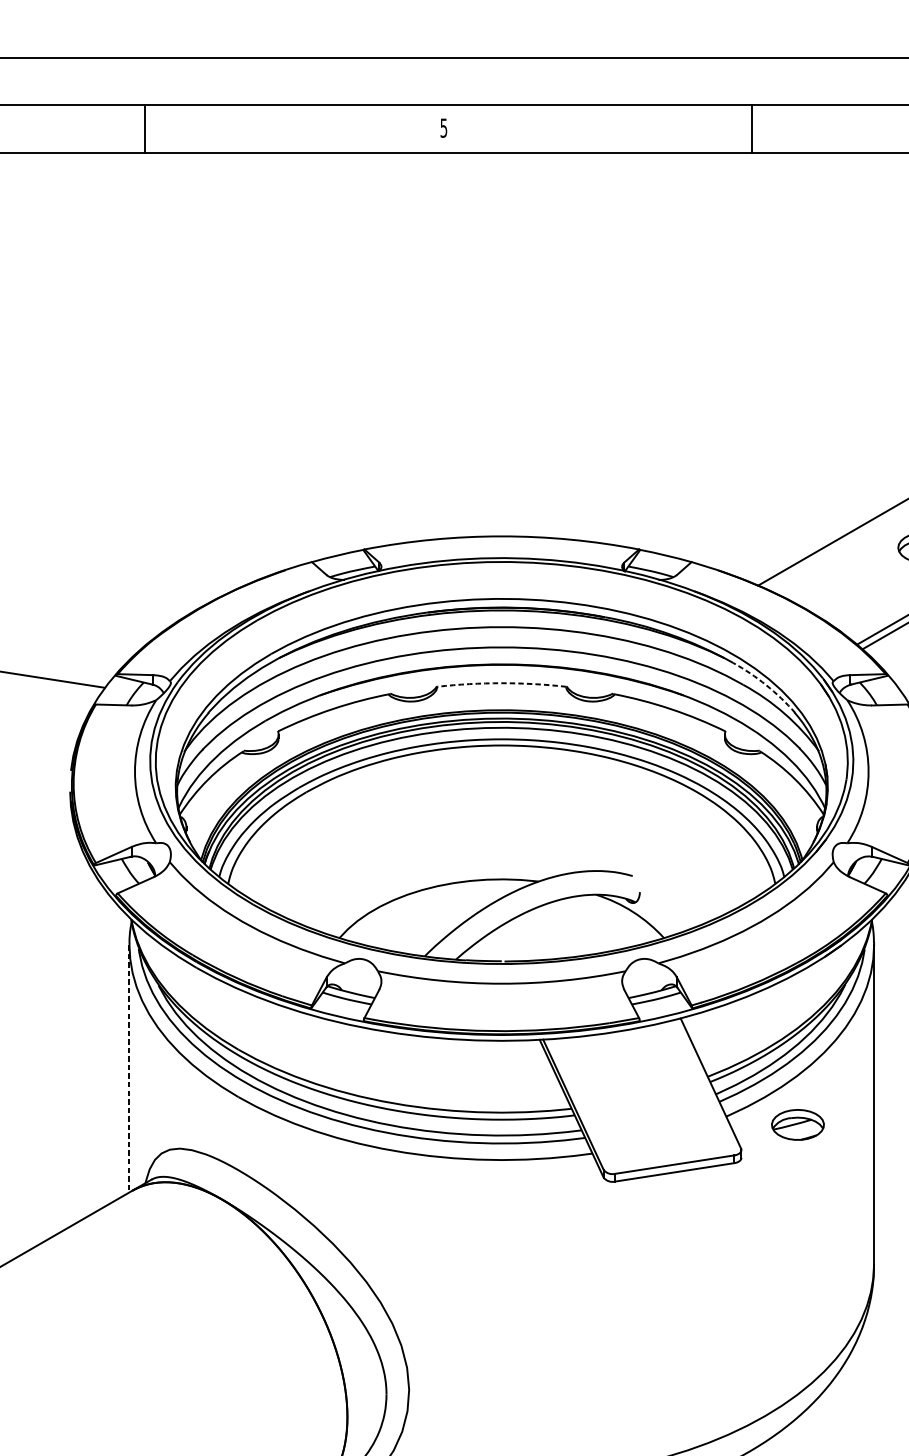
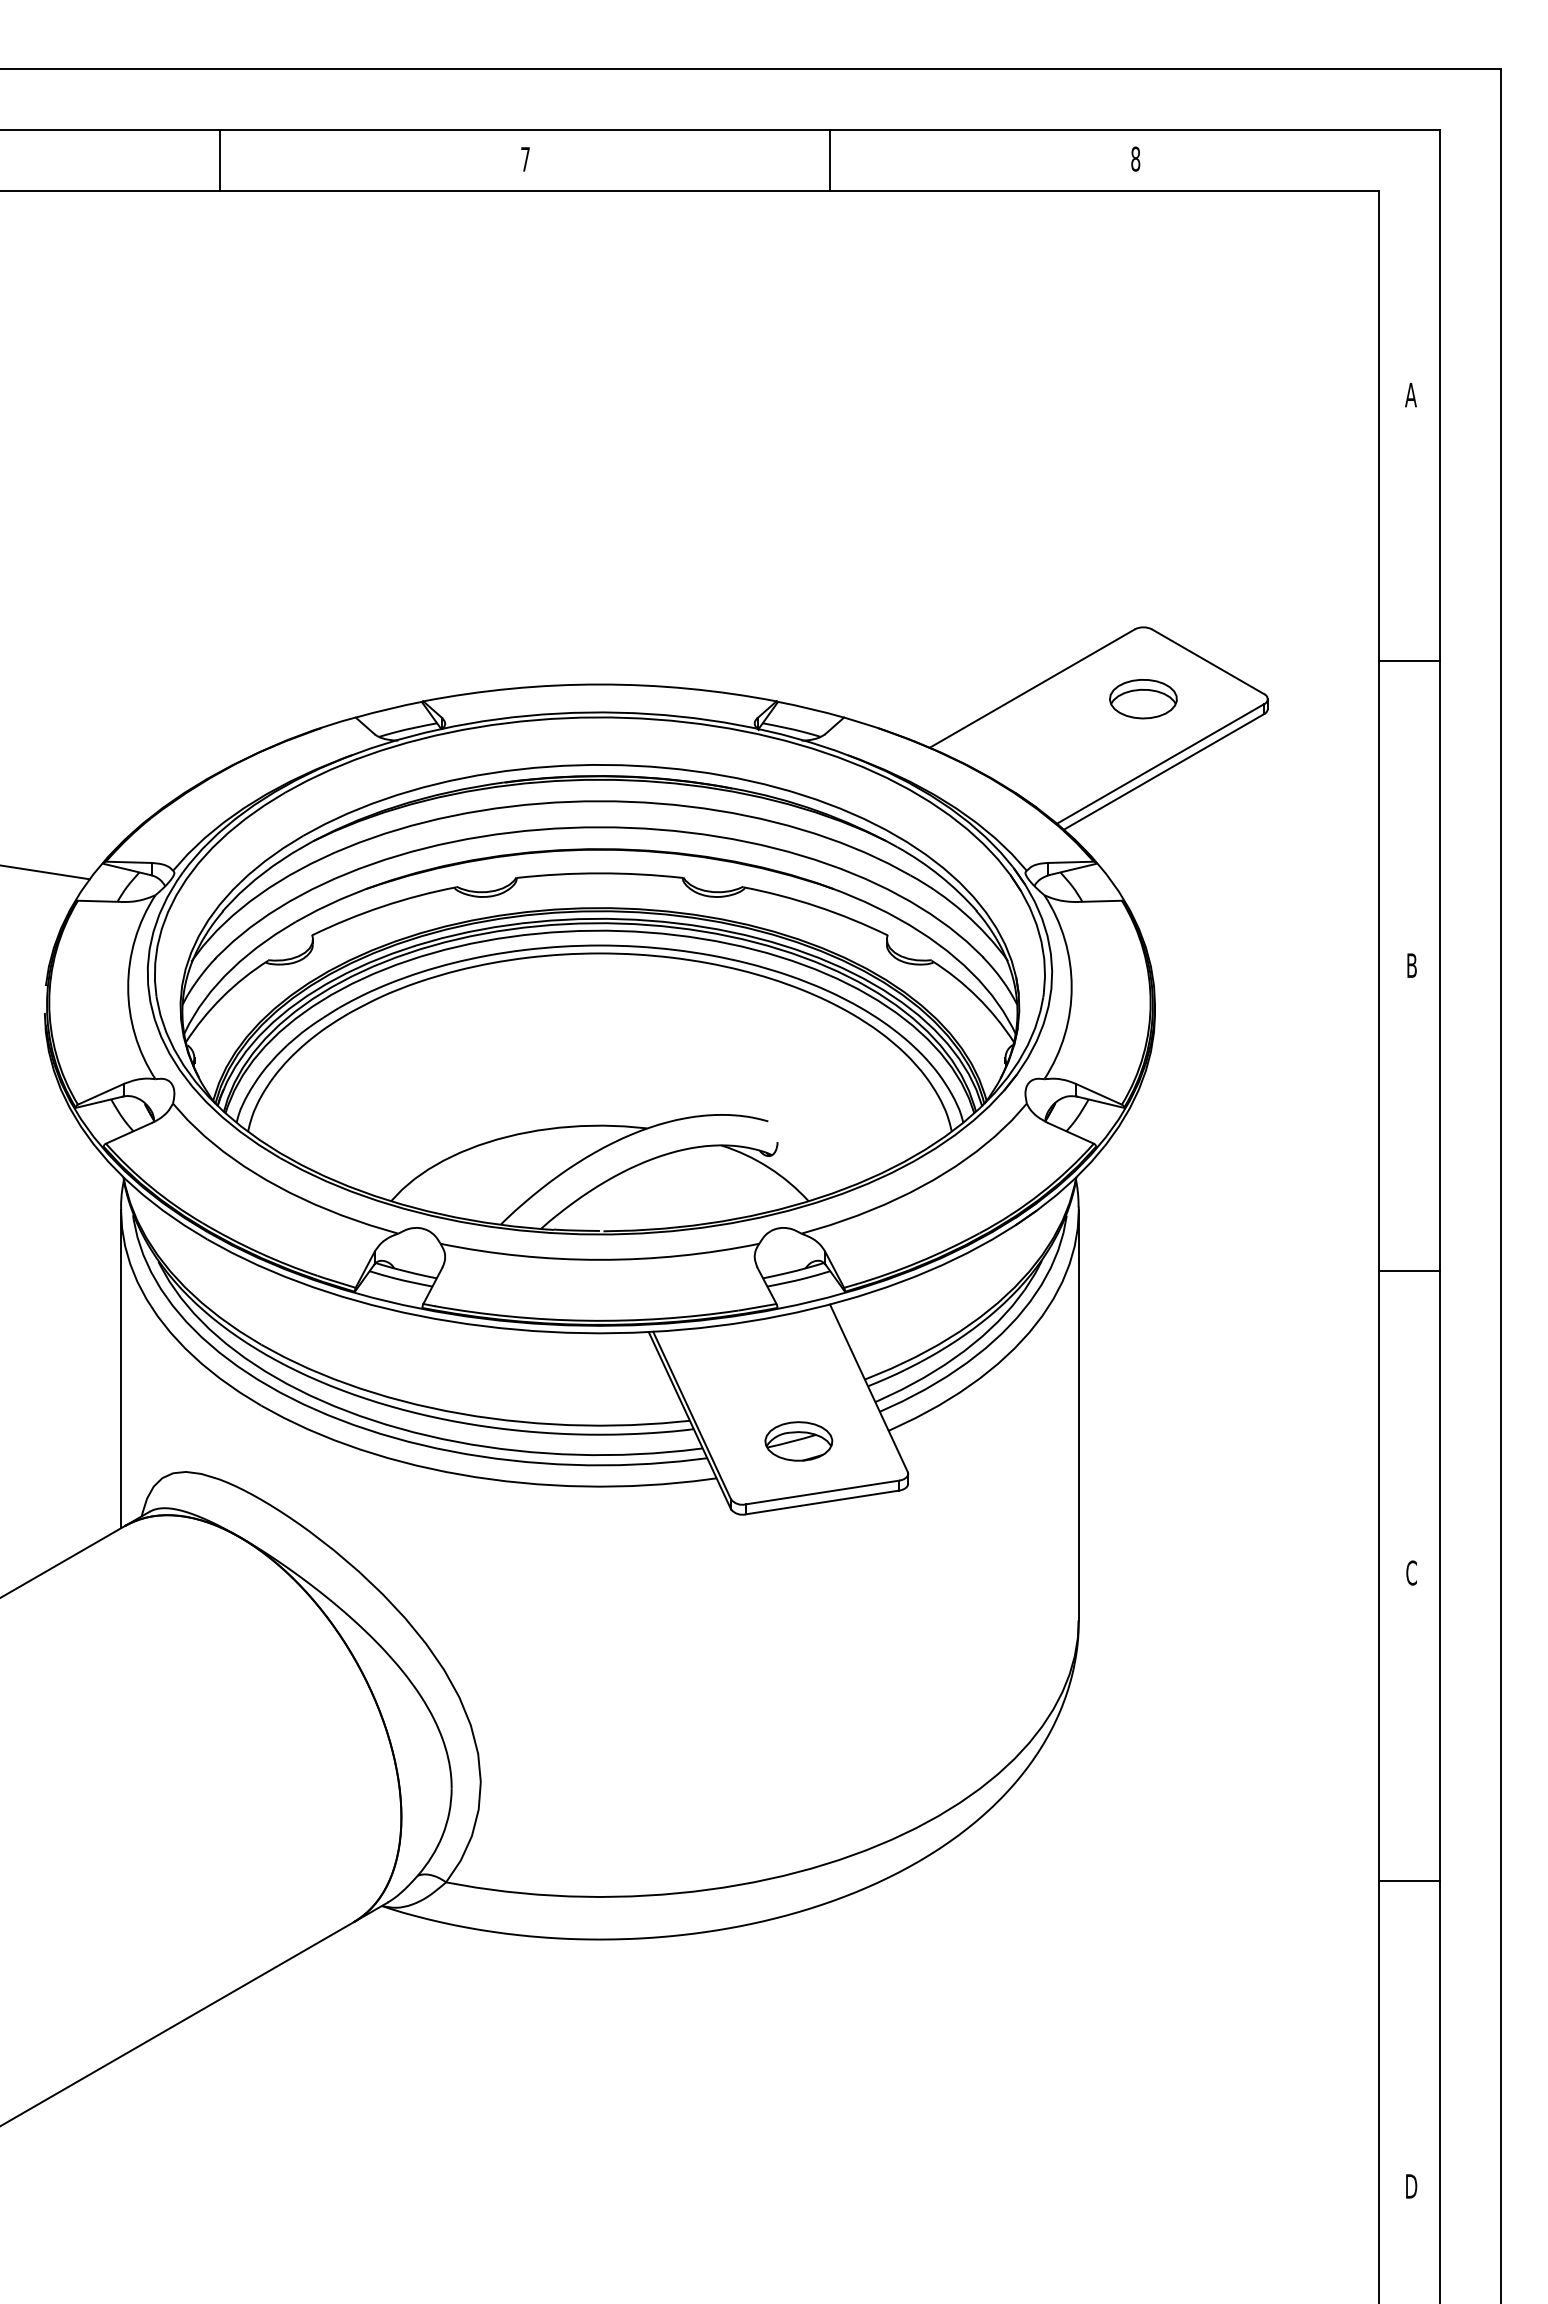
line: (145, 128) -> (220, 160), moved
text: (443, 128) -> (525, 159), 5 -> 7
line: (752, 128) -> (830, 160), moved
arc: (501, 683) -> (599, 873), dashed -> solid
arc: (766, 684) -> (940, 875), dashed -> solid
line: (129, 1068) -> (121, 1369), dashed -> solid
part: (797, 1124) -> (798, 1441), moved

